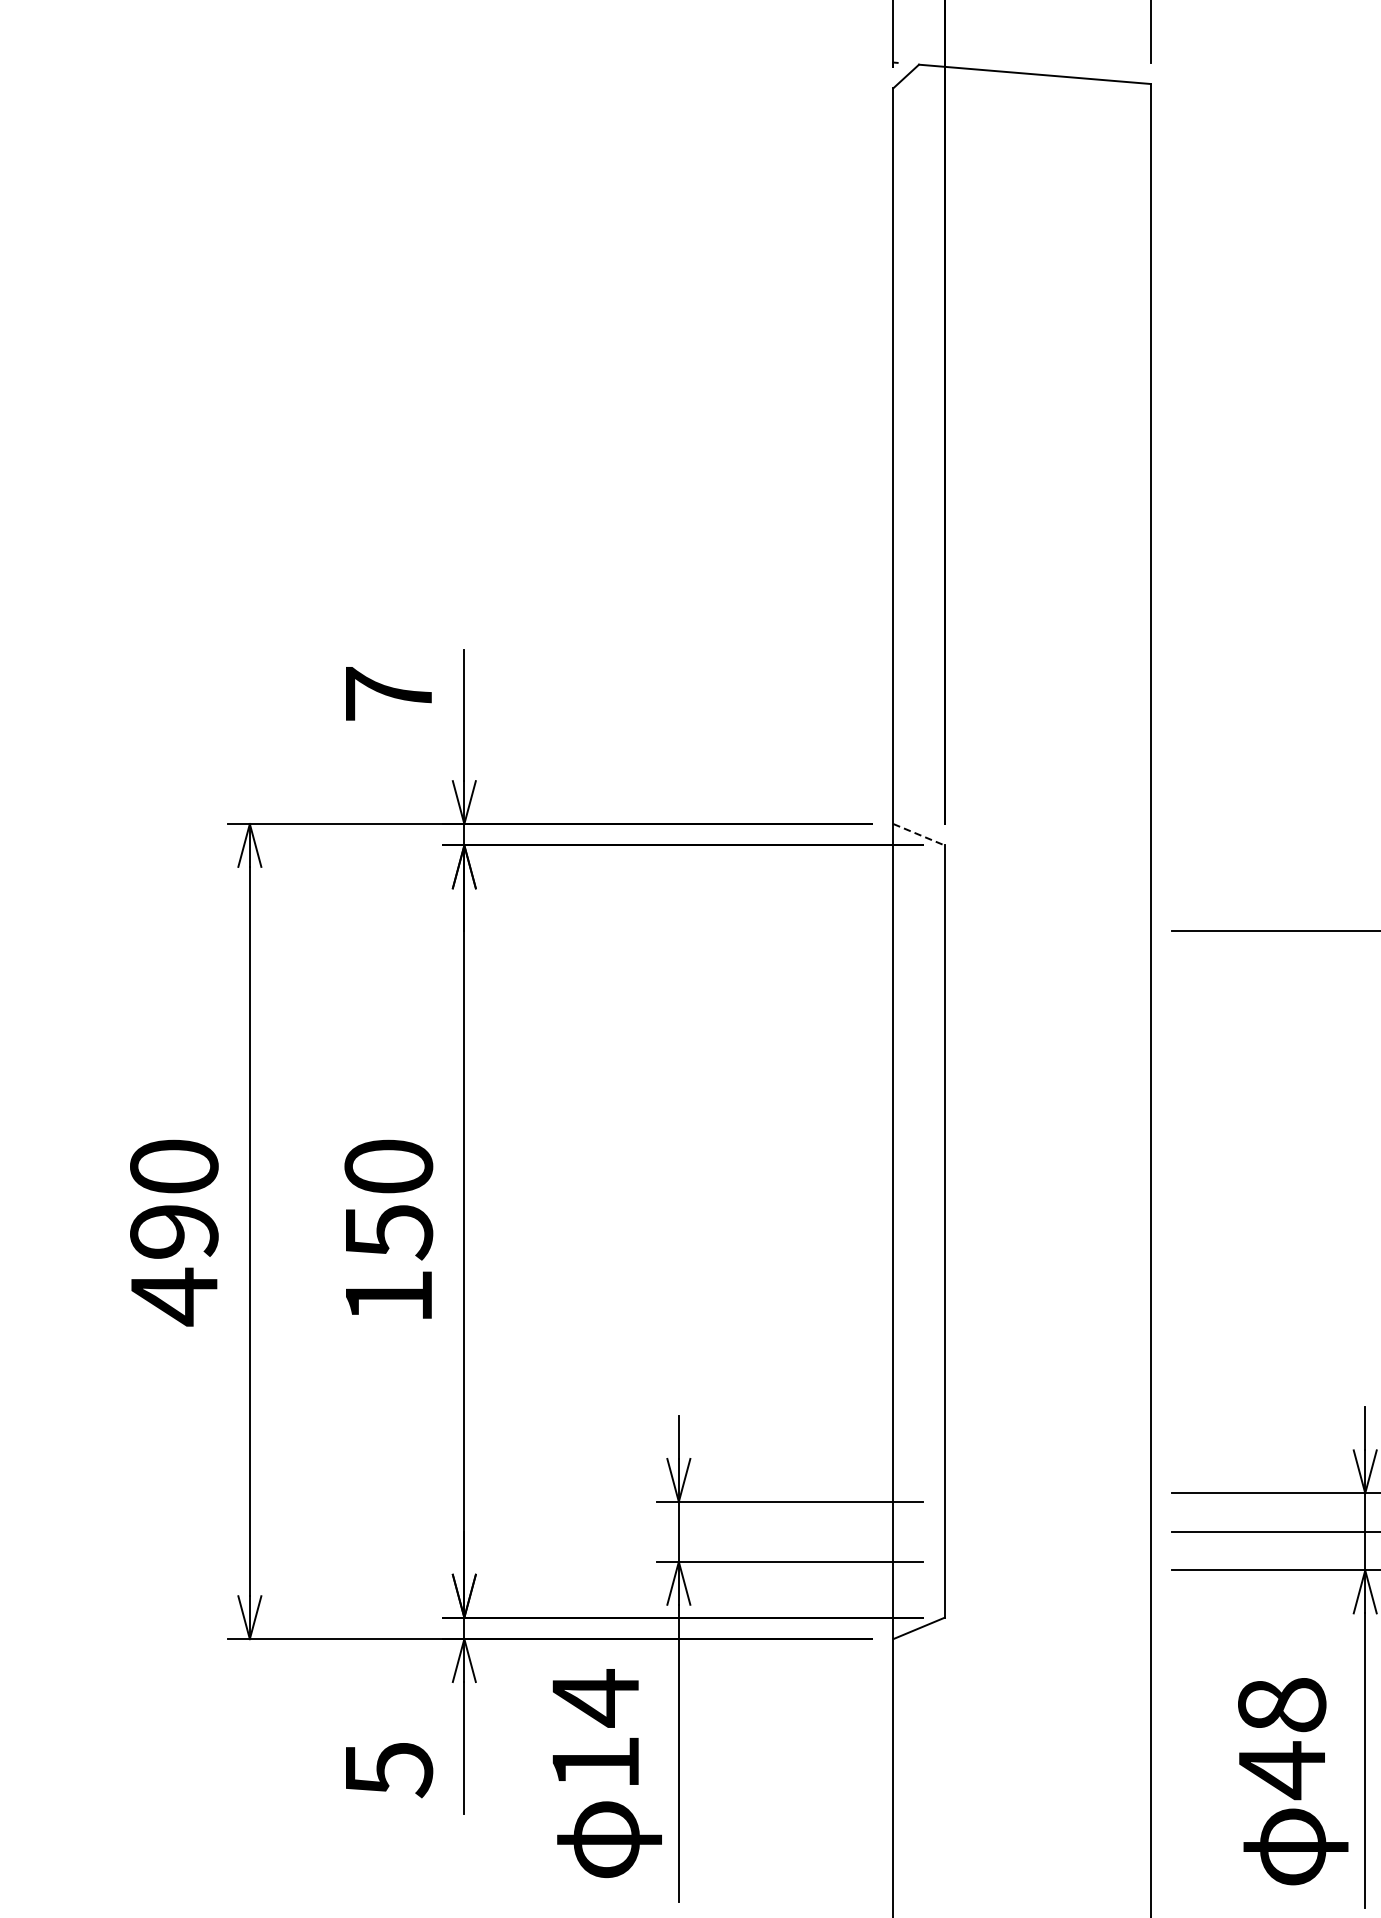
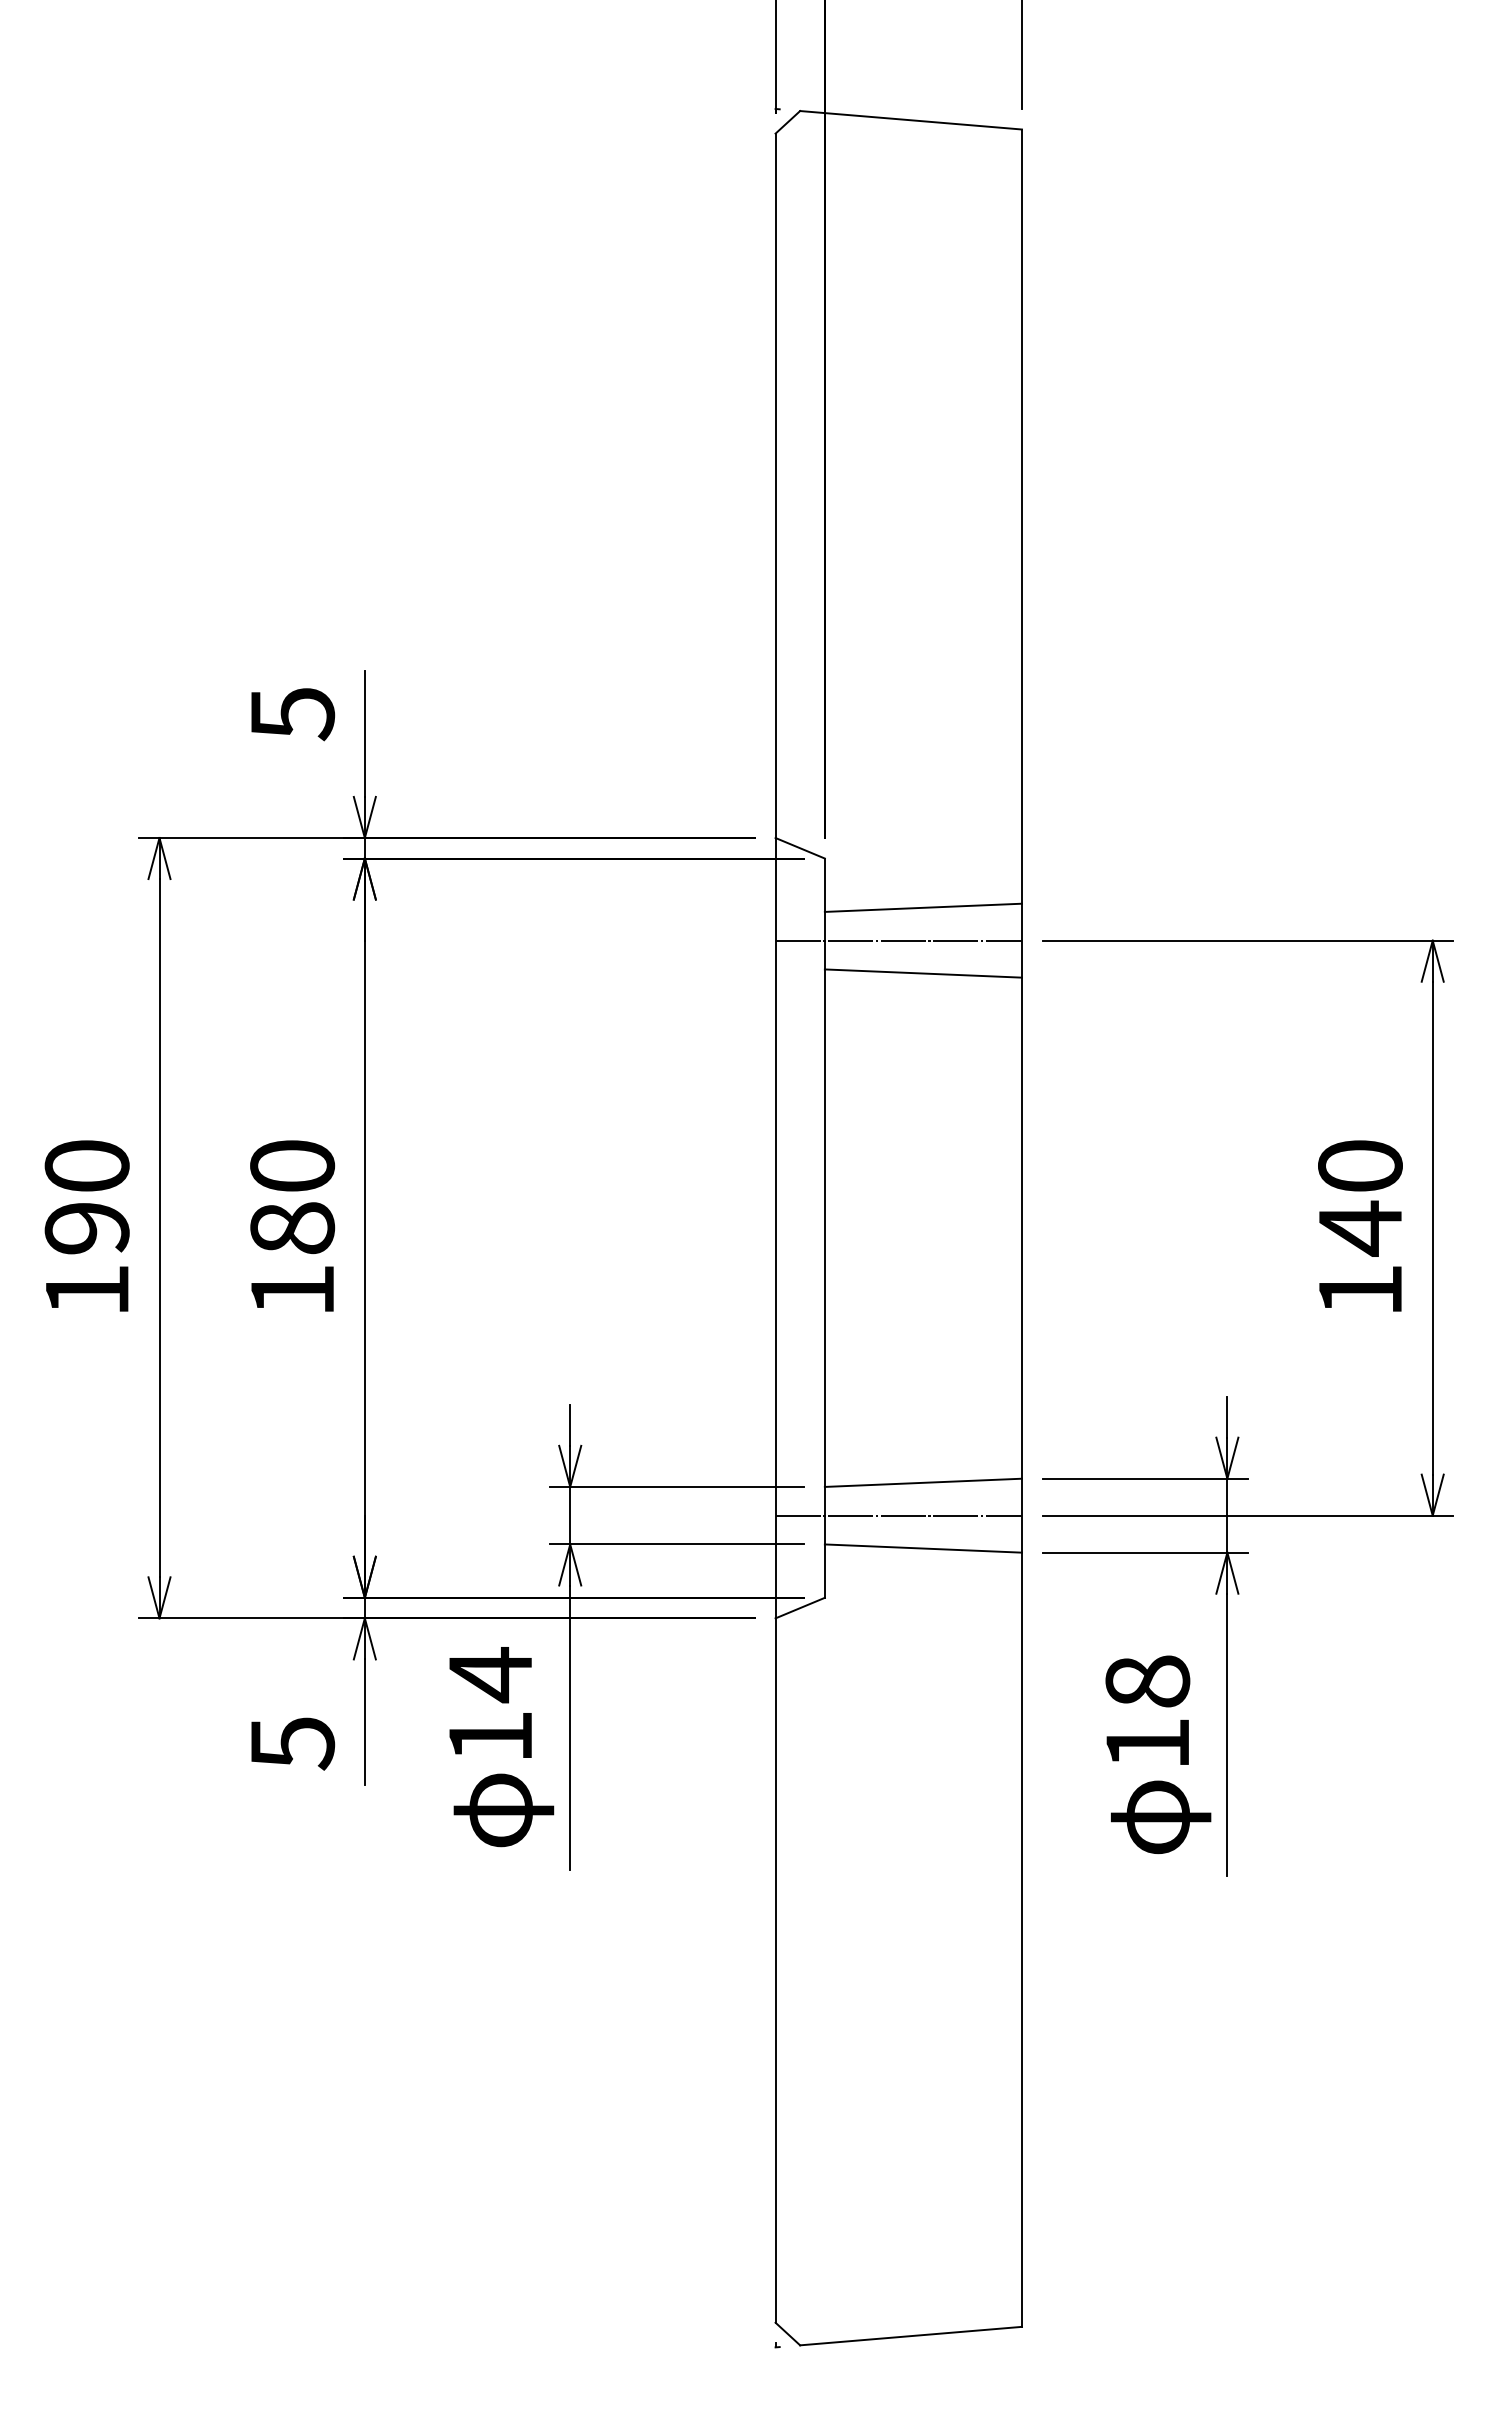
text: (389, 695) -> (293, 714), 7 -> 5
line: (919, 834) -> (800, 848), dashed -> solid
line: (1047, 896) -> (923, 907), added
line: (1021, 931) -> (898, 940), added
line: (1047, 965) -> (923, 973), added
text: (388, 1231) -> (292, 1228), 150 -> 180
text: (174, 1296) -> (87, 1290), 490 -> 190
line: (1047, 1497) -> (923, 1482), added
line: (1021, 1531) -> (898, 1515), added
line: (1047, 1566) -> (923, 1548), added
text: (1281, 1770) -> (1147, 1744), 48 -> 18

